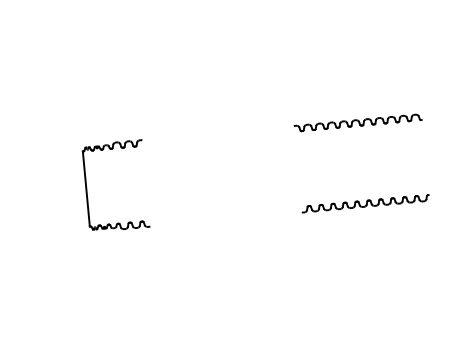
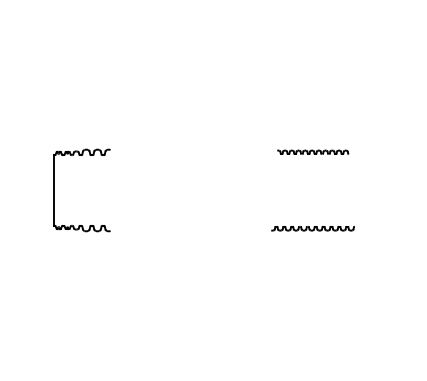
part: (358, 121) -> (313, 151), size x0.6
part: (365, 203) -> (313, 228), size x0.7

